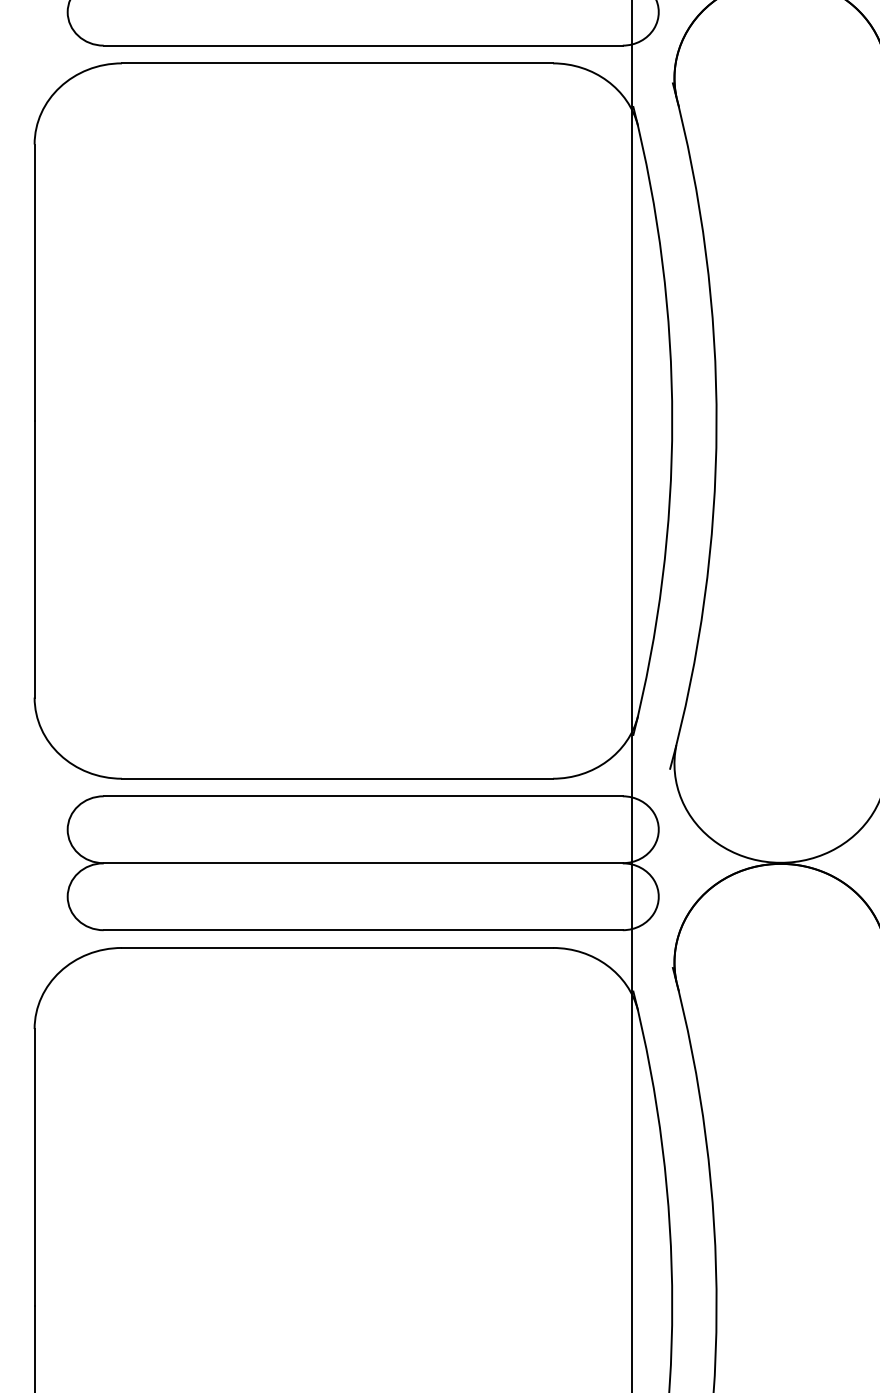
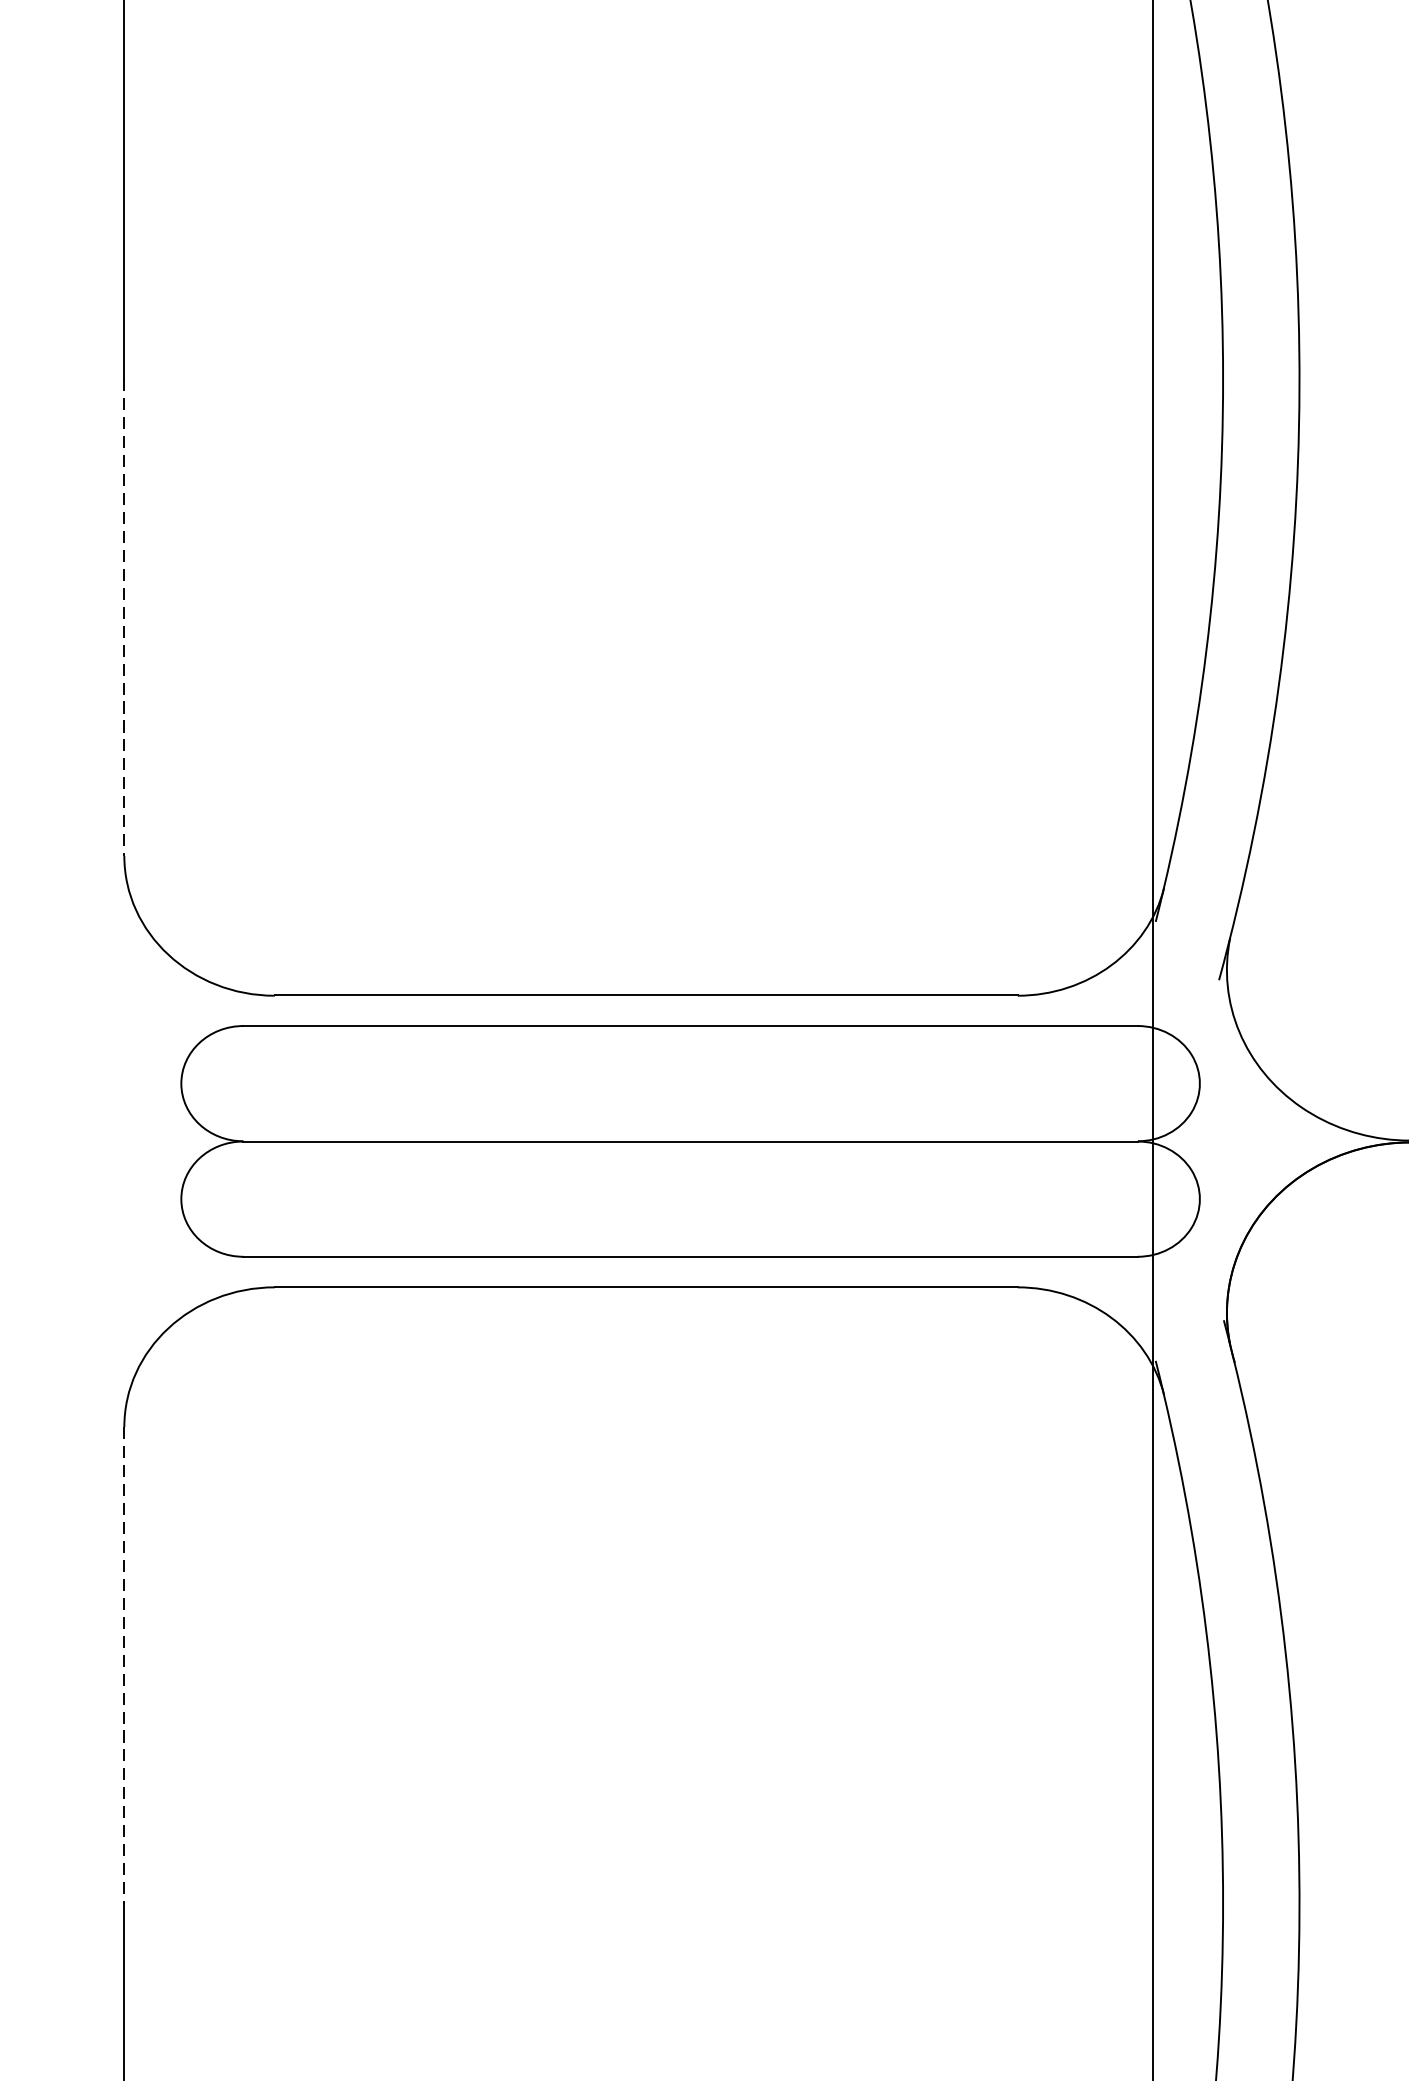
line: (34, 559) -> (124, 617), solid -> dashed
line: (34, 1167) -> (124, 1665), solid -> dashed

